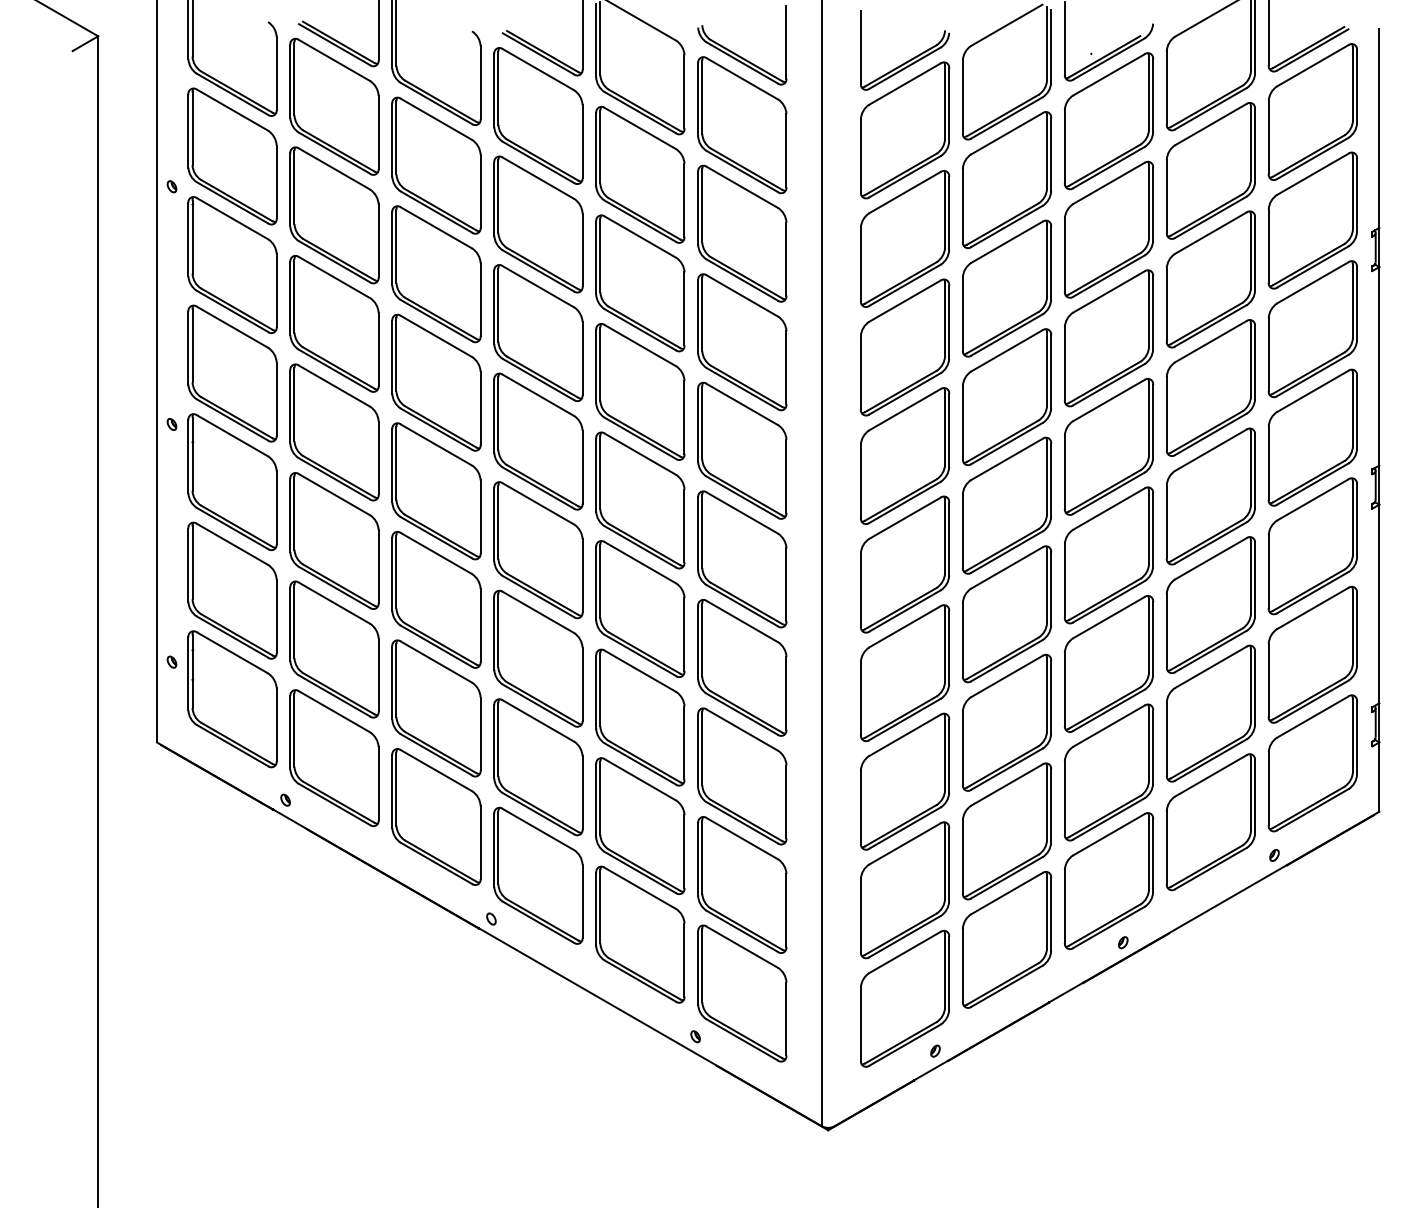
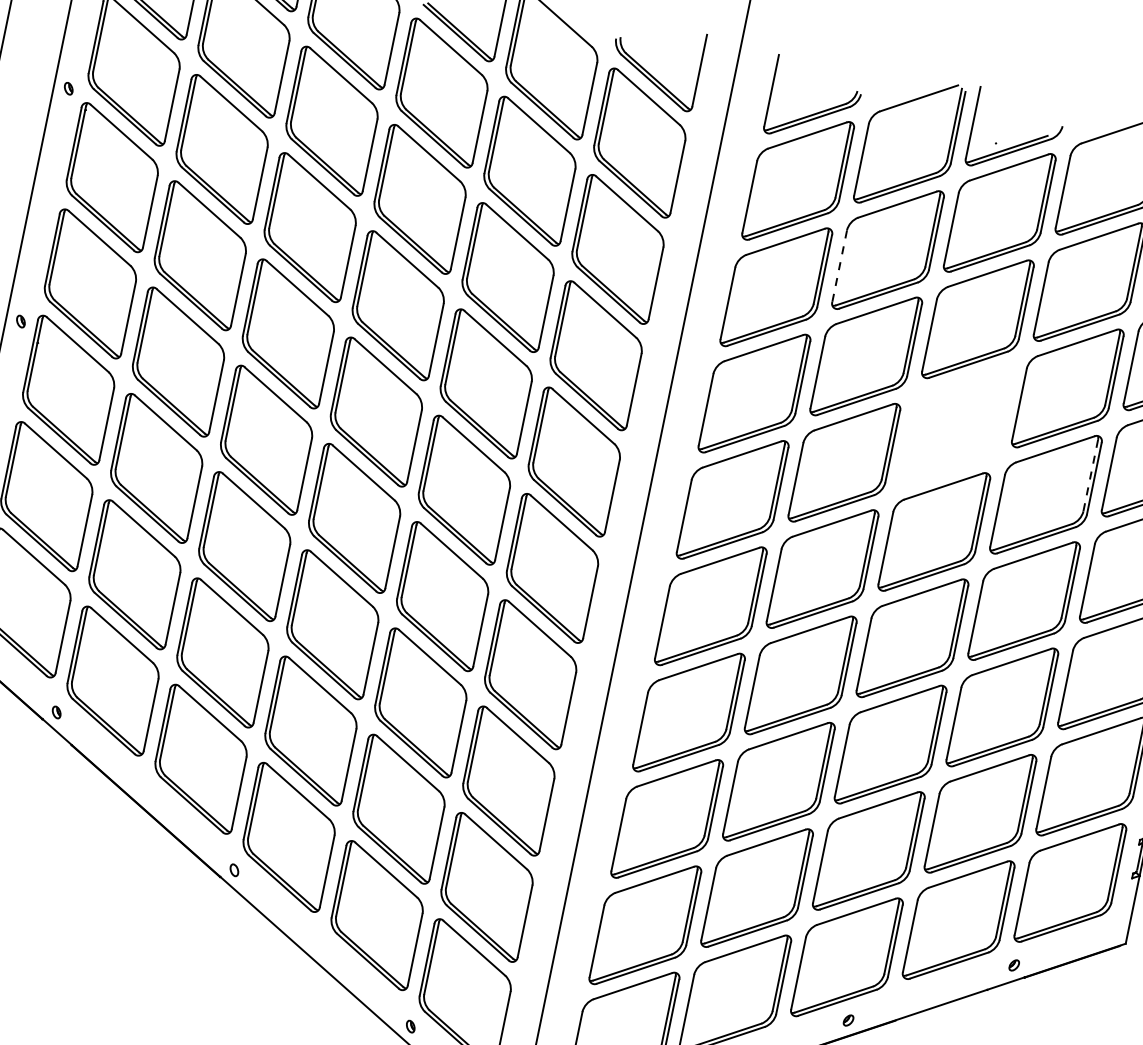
line: (962, 206) -> (839, 267), solid -> dashed
part: (1109, 338) -> (956, 425), removed
line: (1250, 360) -> (1090, 475), solid -> dashed

